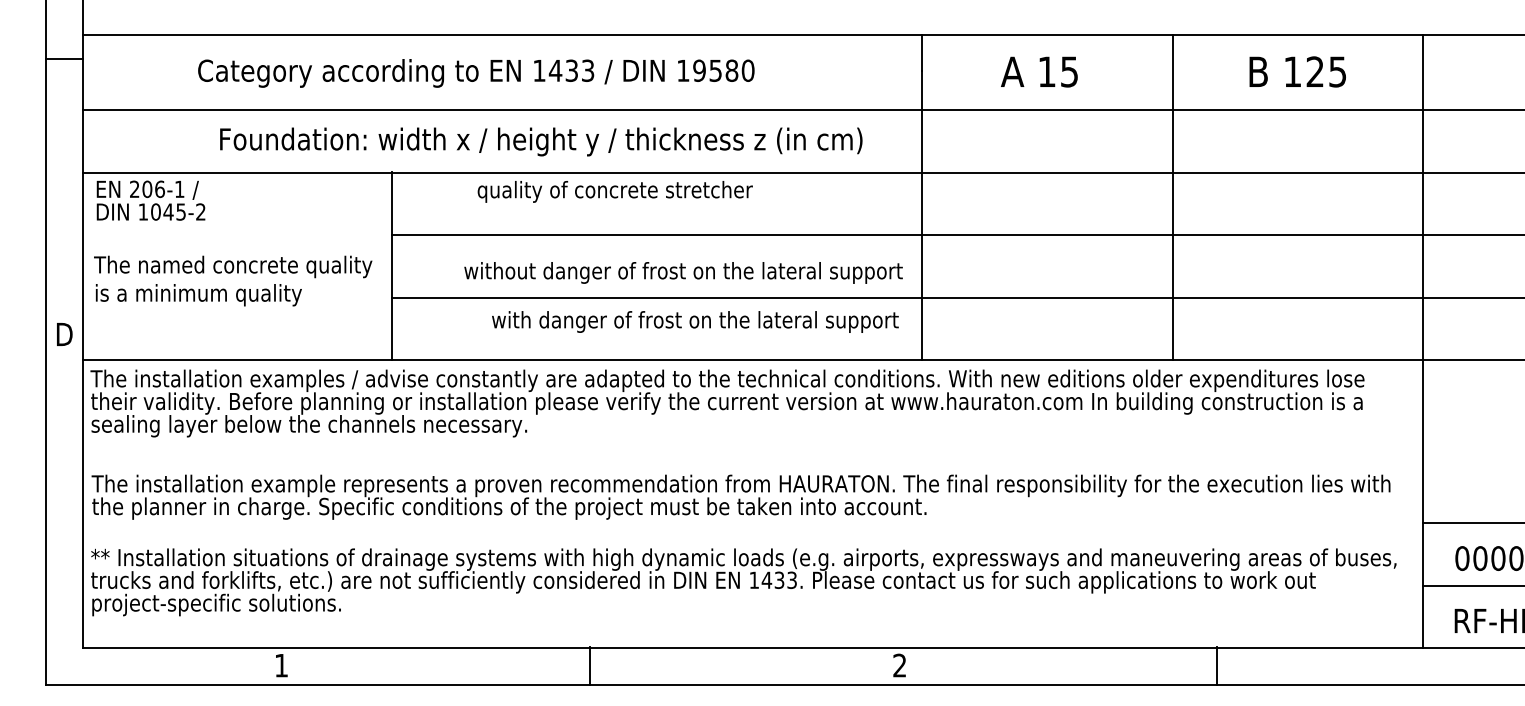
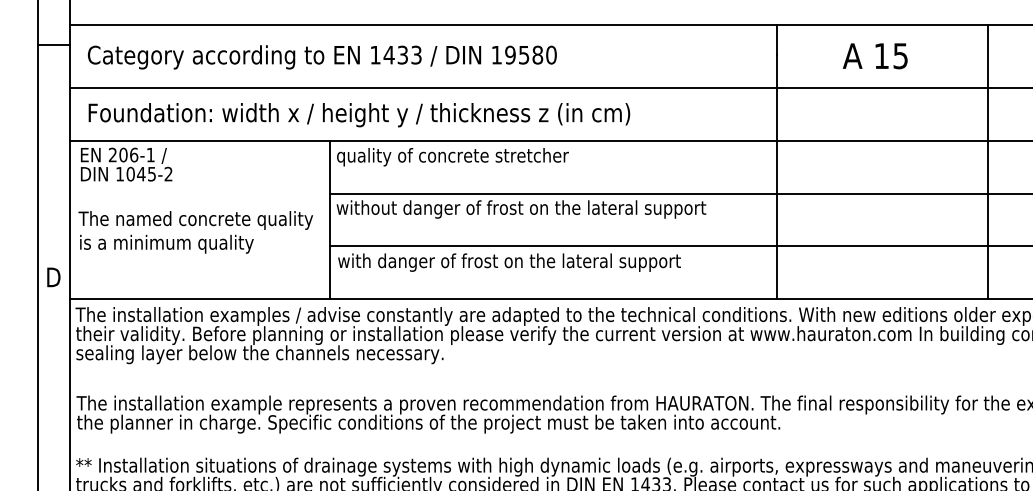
text: (476, 73) -> (322, 57), moved
text: (541, 141) -> (359, 114), moved
text: (614, 191) -> (452, 156), moved
text: (683, 272) -> (521, 209), moved
text: (695, 321) -> (509, 262), moved

